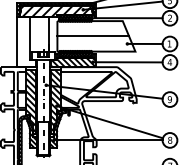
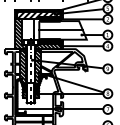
hatch: (26, 41) -> (20, 33), added

